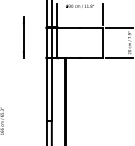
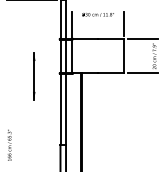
line: (24, 37) -> (34, 76), moved

